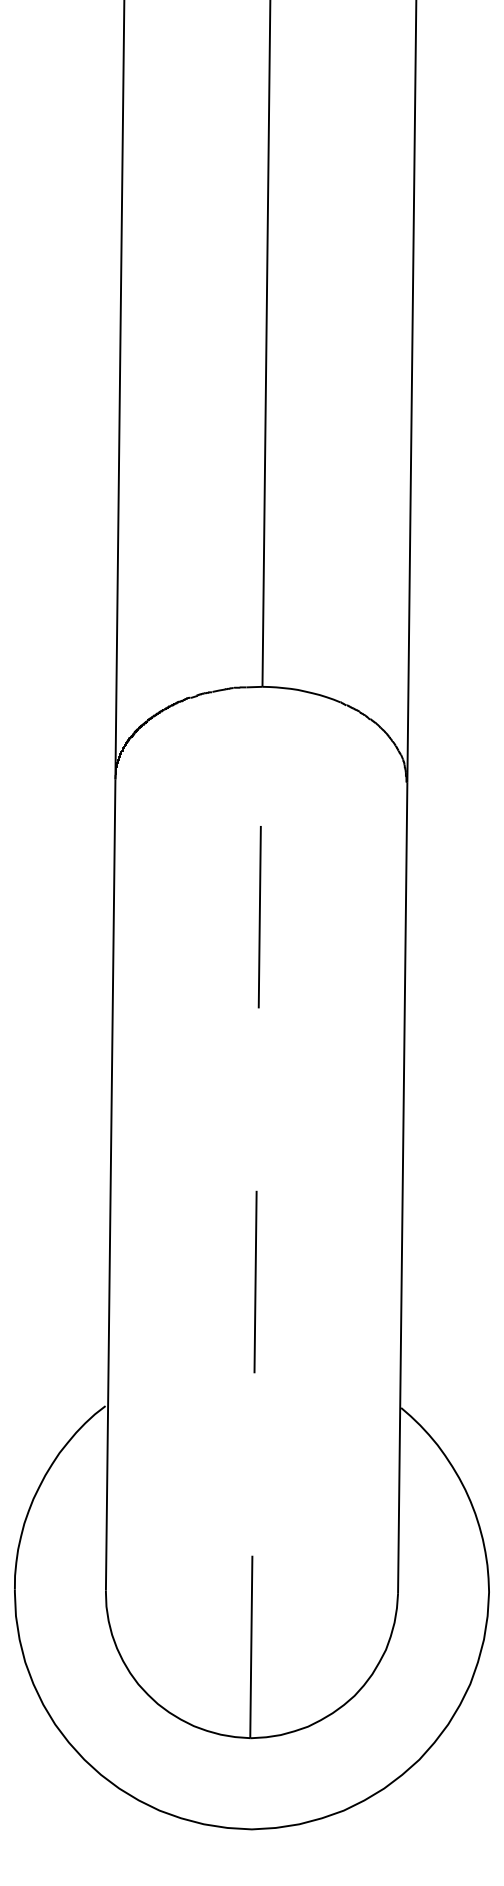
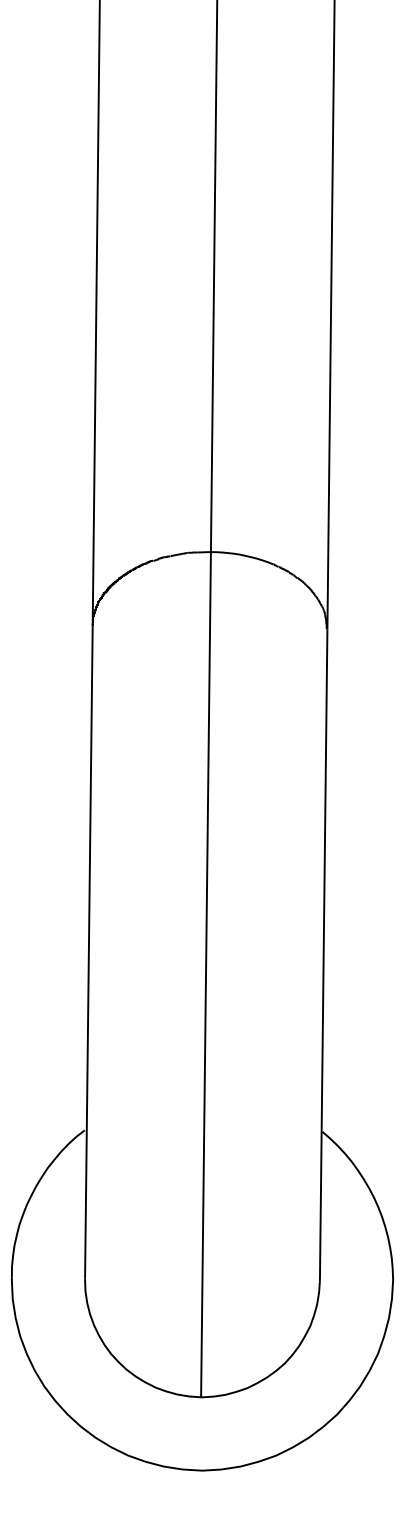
line: (256, 1212) -> (206, 974), dashed -> solid

